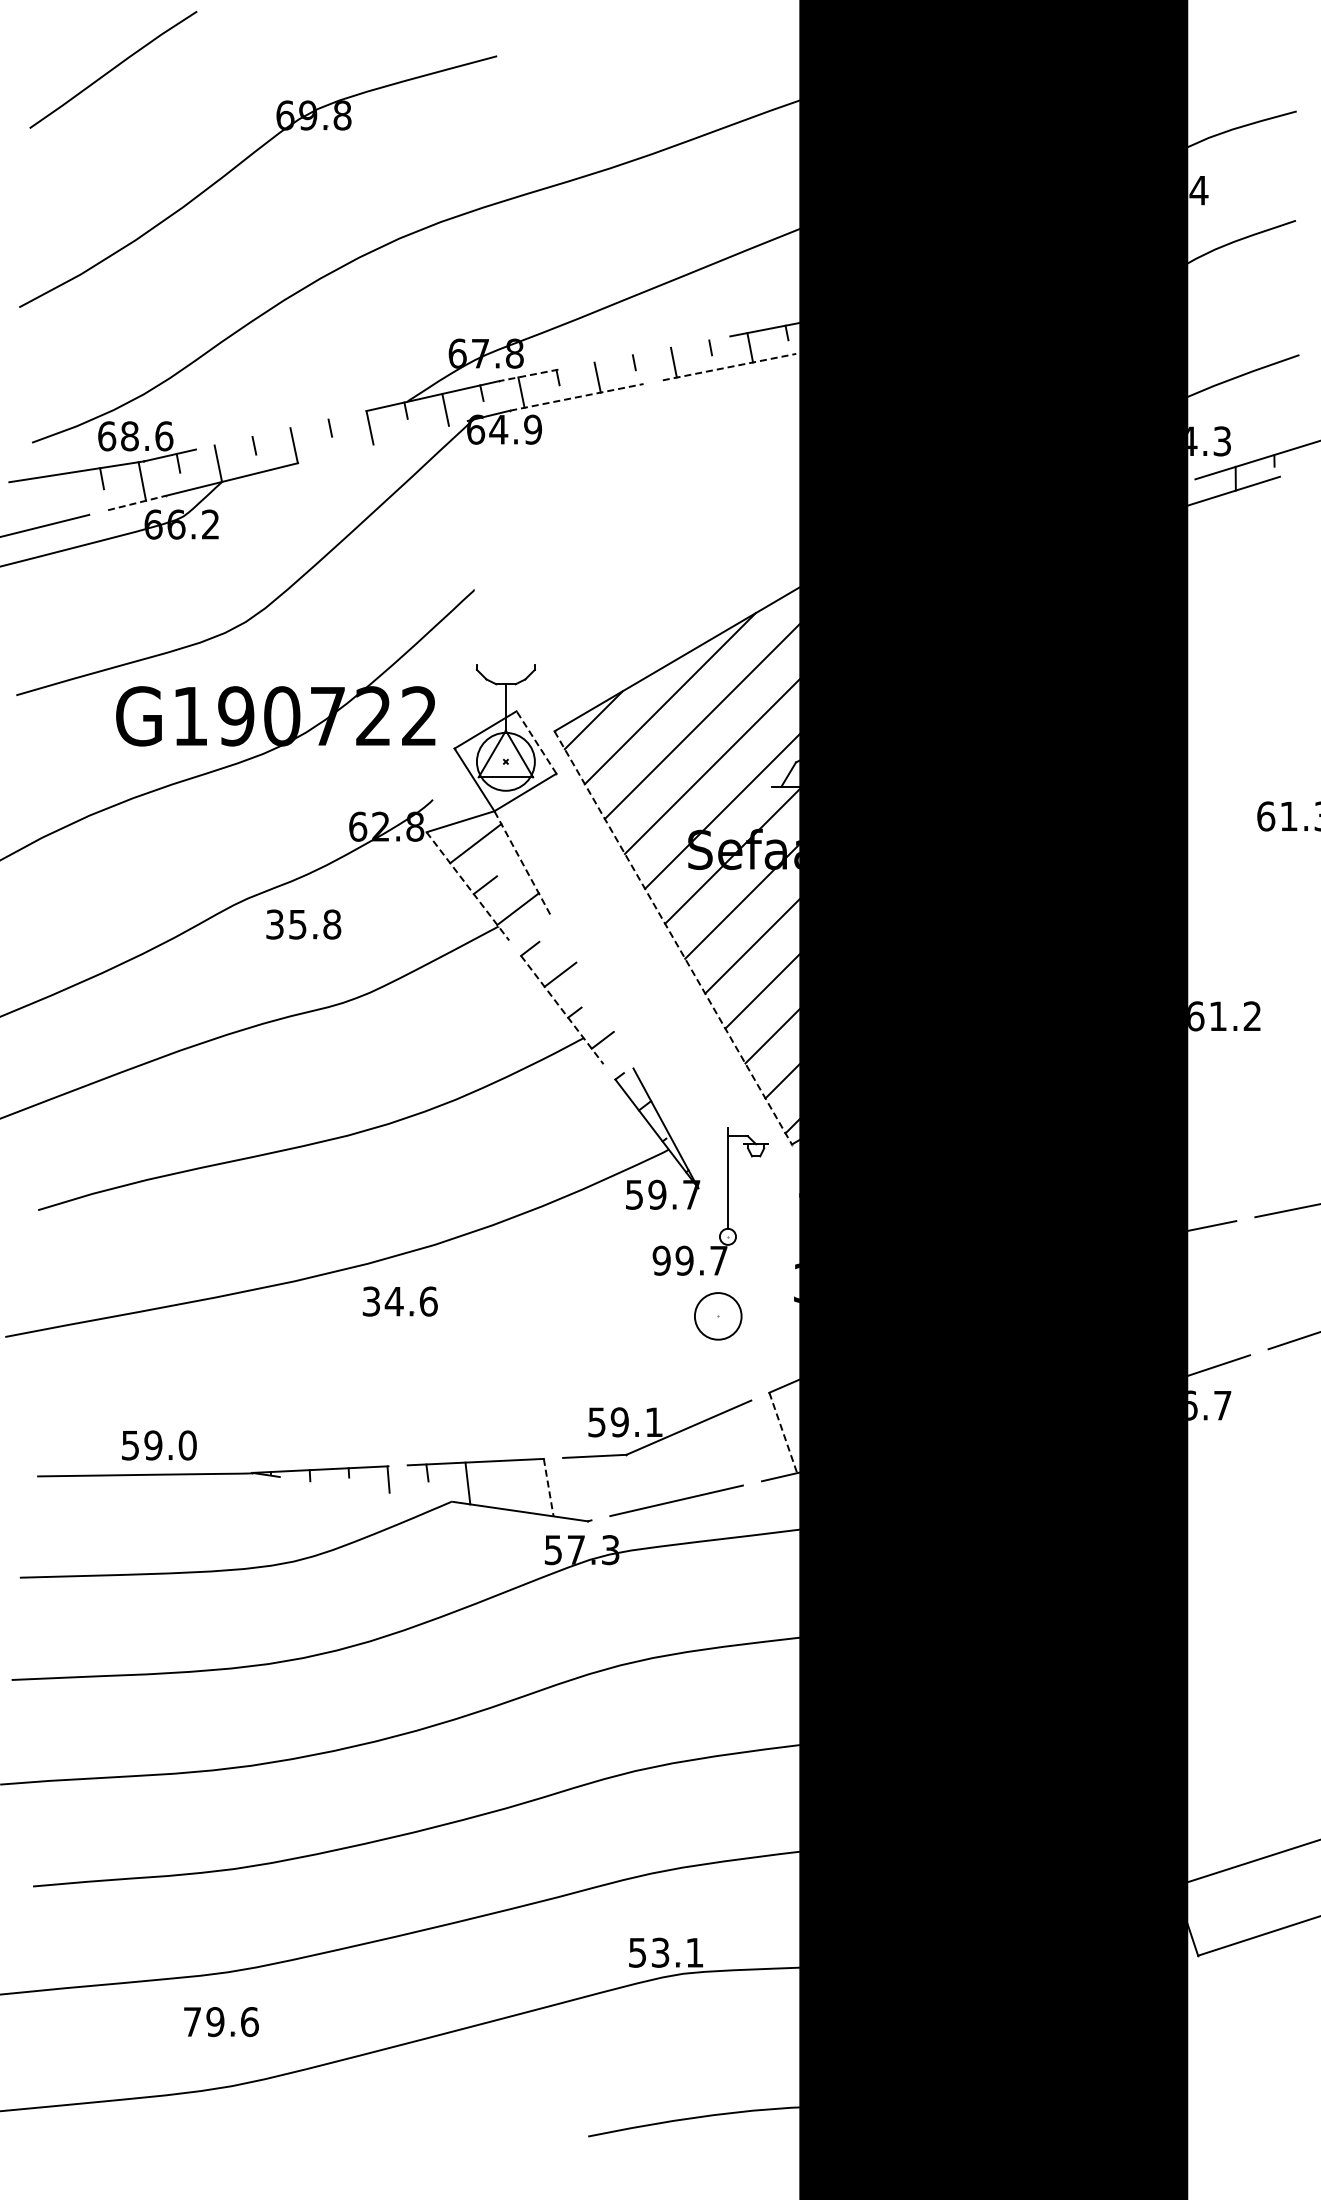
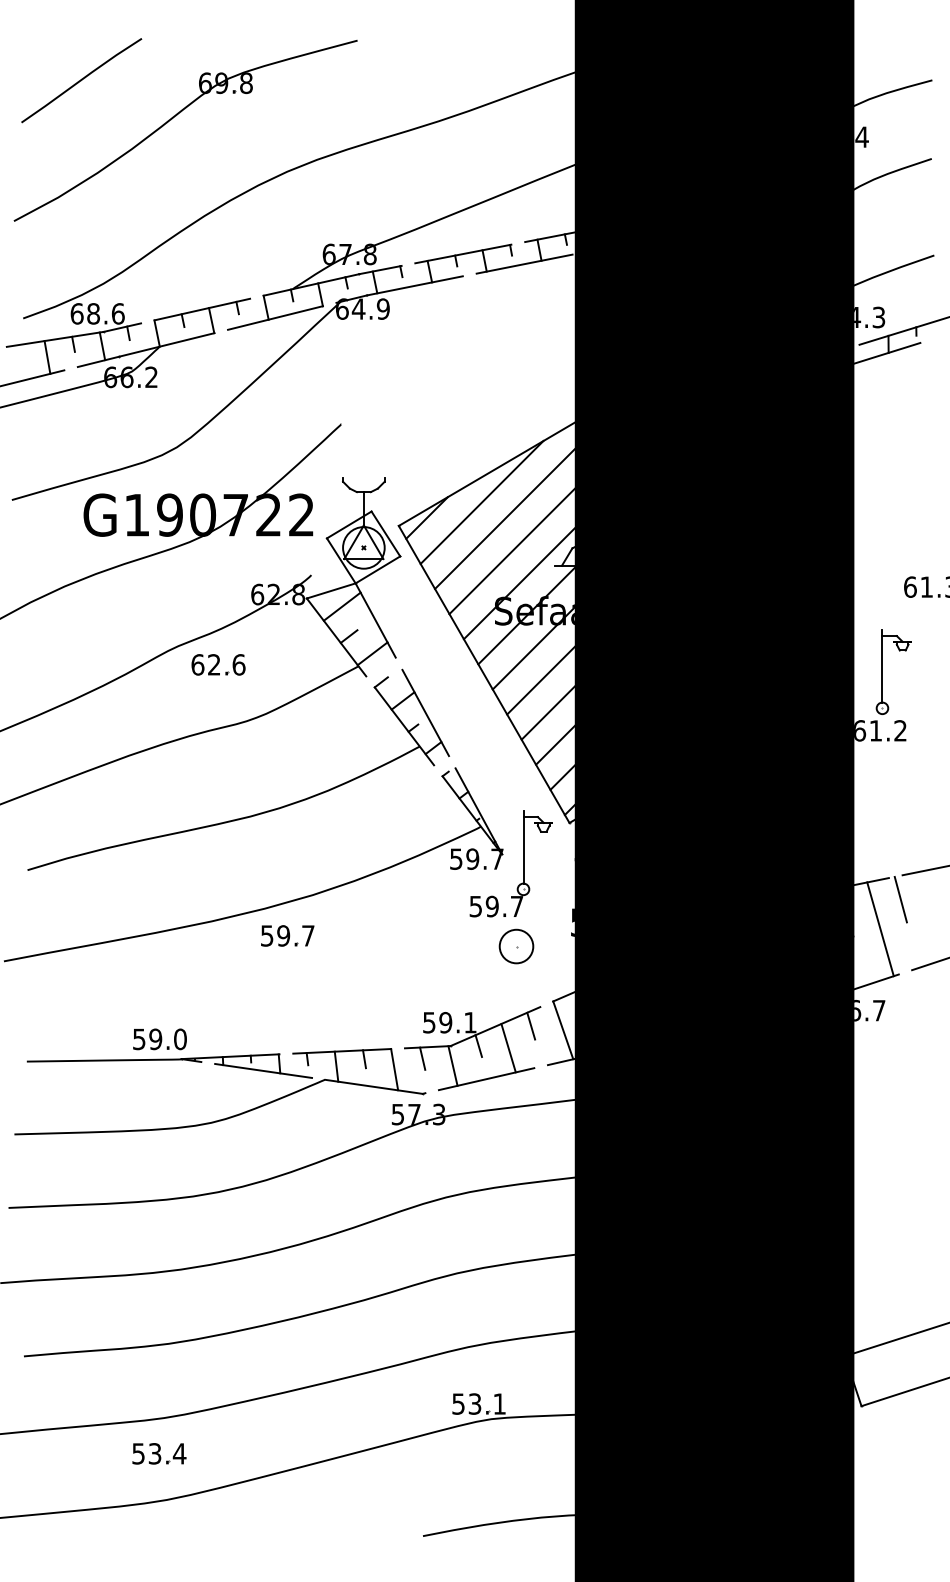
curve: (113, 69) -> (81, 80), moved
line: (644, 352) -> (463, 253), added
line: (729, 367) -> (524, 264), dashed -> solid
line: (528, 375) -> (380, 270), dashed -> solid
line: (577, 397) -> (415, 285), dashed -> solid
line: (280, 430) -> (201, 309), added
line: (382, 441) -> (275, 317), added
line: (65, 496) -> (47, 357), added
line: (136, 503) -> (98, 362), dashed -> solid
line: (536, 742) -> (385, 533), dashed -> solid
line: (522, 862) -> (375, 620), dashed -> solid
line: (468, 886) -> (336, 637), dashed -> solid
text: (303, 924) -> (218, 664), 35.8 -> 62.6
part: (1227, 934) -> (882, 672), added
line: (673, 938) -> (484, 674), dashed -> solid
line: (591, 991) -> (425, 712), added
line: (562, 1010) -> (404, 726), dashed -> solid
line: (1252, 1250) -> (900, 899), added
text: (661, 1260) -> (475, 906), 99.7 -> 59.7
text: (796, 1282) -> (572, 922), 33.16 -> 59.67
line: (1224, 1292) -> (880, 929), added
text: (400, 1301) -> (288, 935), 34.6 -> 59.7
line: (738, 1426) -> (531, 1025), added
line: (783, 1433) -> (563, 1030), dashed -> solid
text: (159, 1445) -> (160, 1039), moved
line: (665, 1454) -> (478, 1045), added
line: (707, 1457) -> (508, 1048), added
line: (587, 1471) -> (422, 1058), added
line: (506, 1472) -> (364, 1058), added
line: (629, 1482) -> (452, 1065), added
line: (548, 1488) -> (394, 1070), dashed -> solid
line: (366, 1489) -> (263, 1071), added
text: (221, 2022) -> (159, 1454), 79.6 -> 53.4

